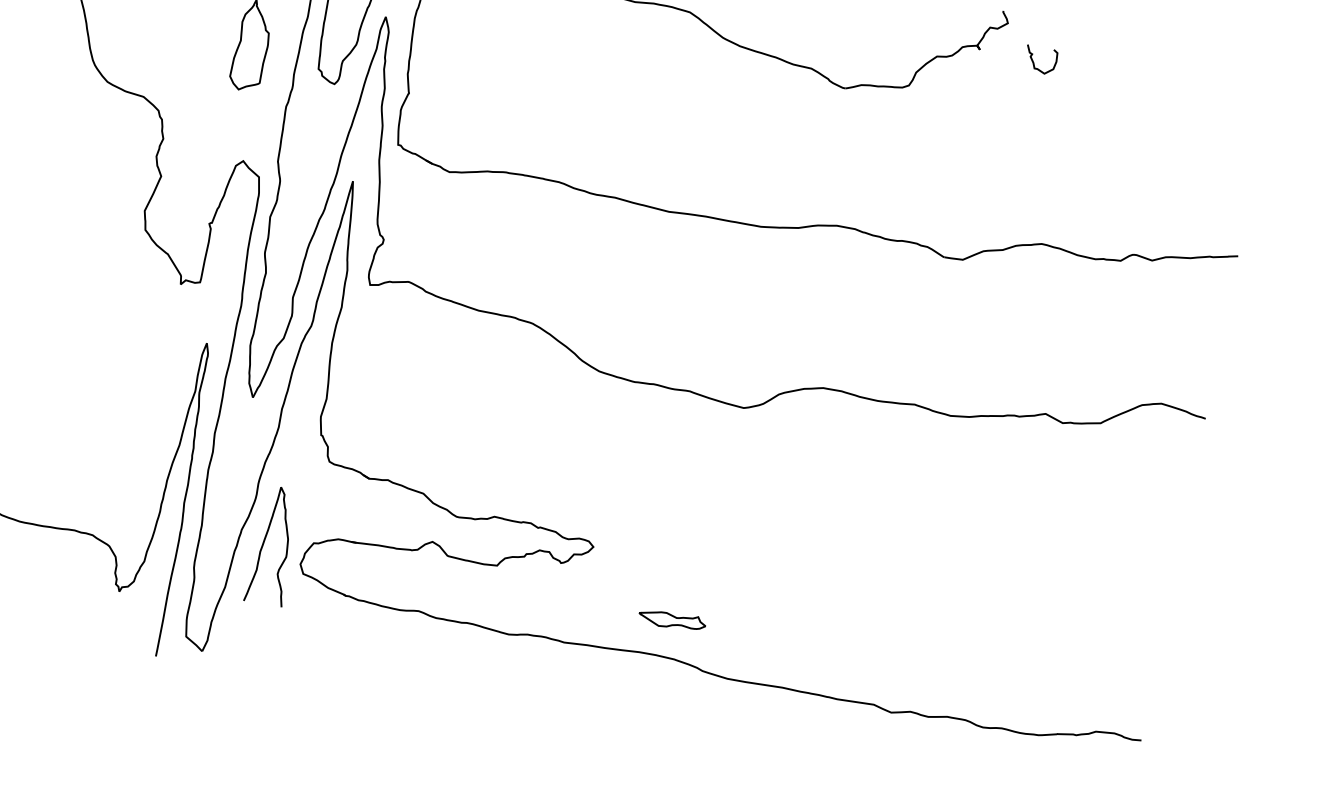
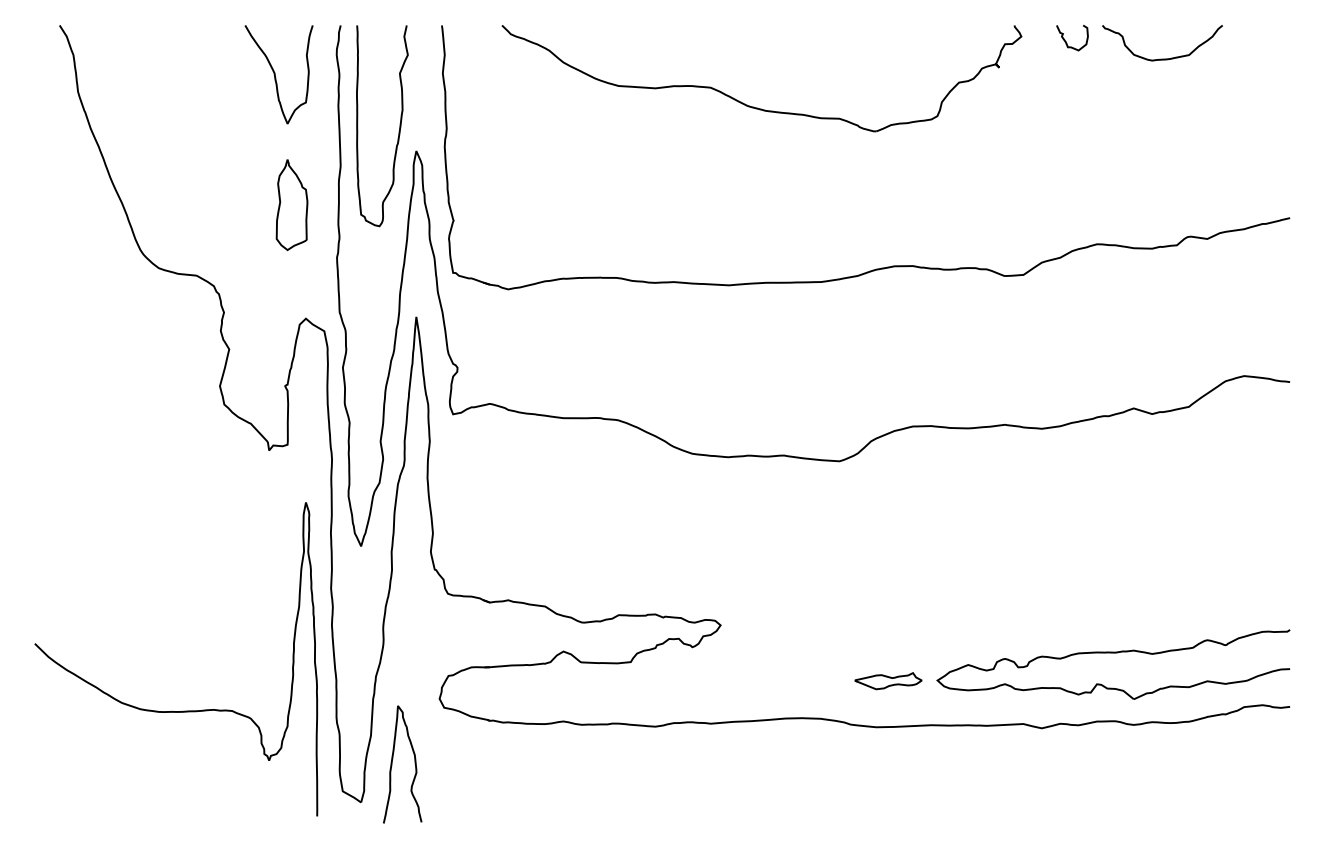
curve: (1034, 62) -> (1066, 41), moved
curve: (1143, 72) -> (1162, 58), added
curve: (264, 544) -> (392, 764), moved
part: (672, 620) -> (888, 681), moved
part: (977, 652) -> (1113, 653), added

